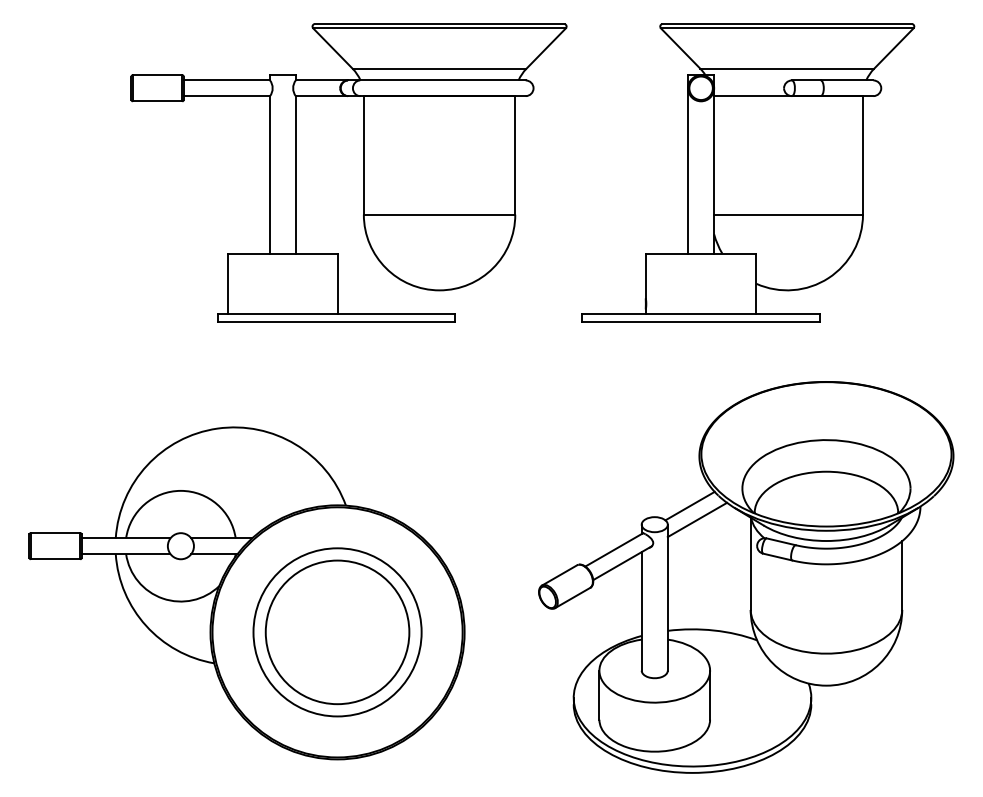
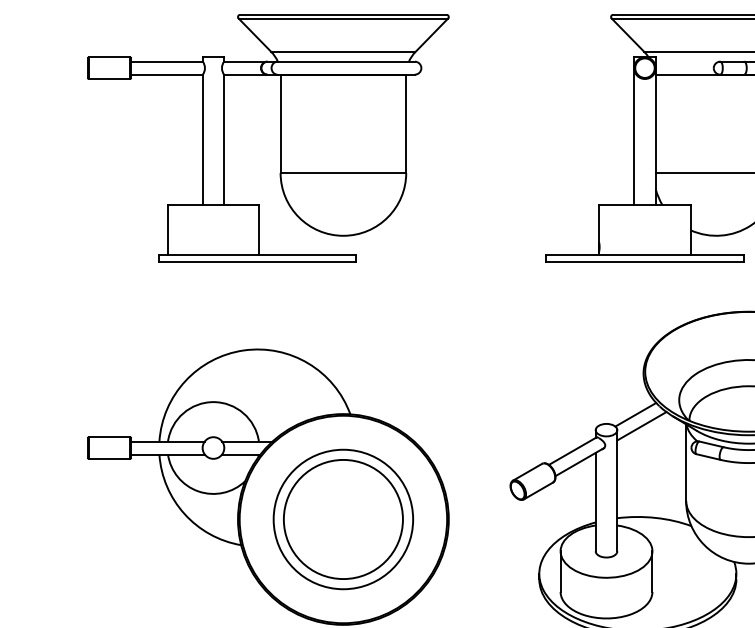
part: (363, 172) -> (280, 138), moved

